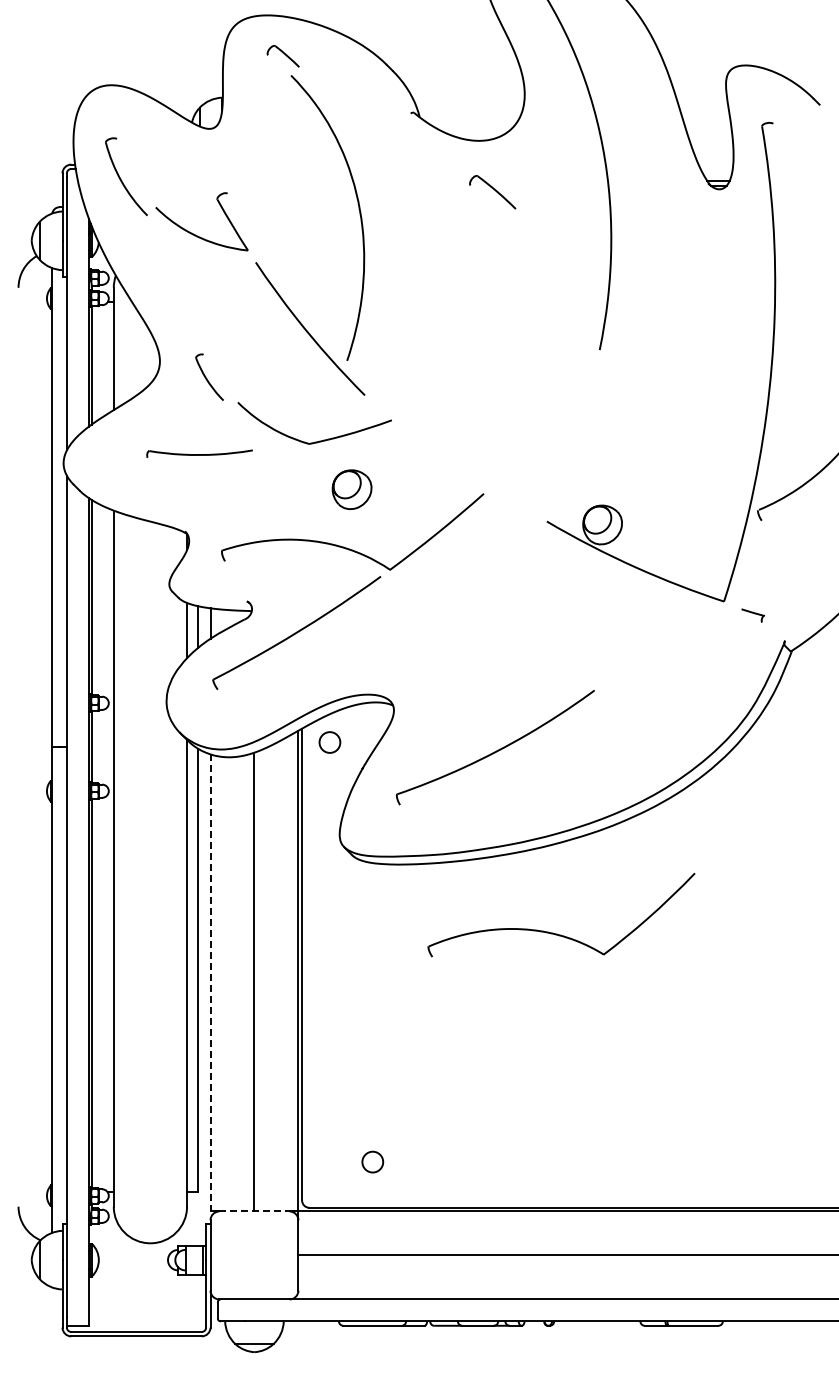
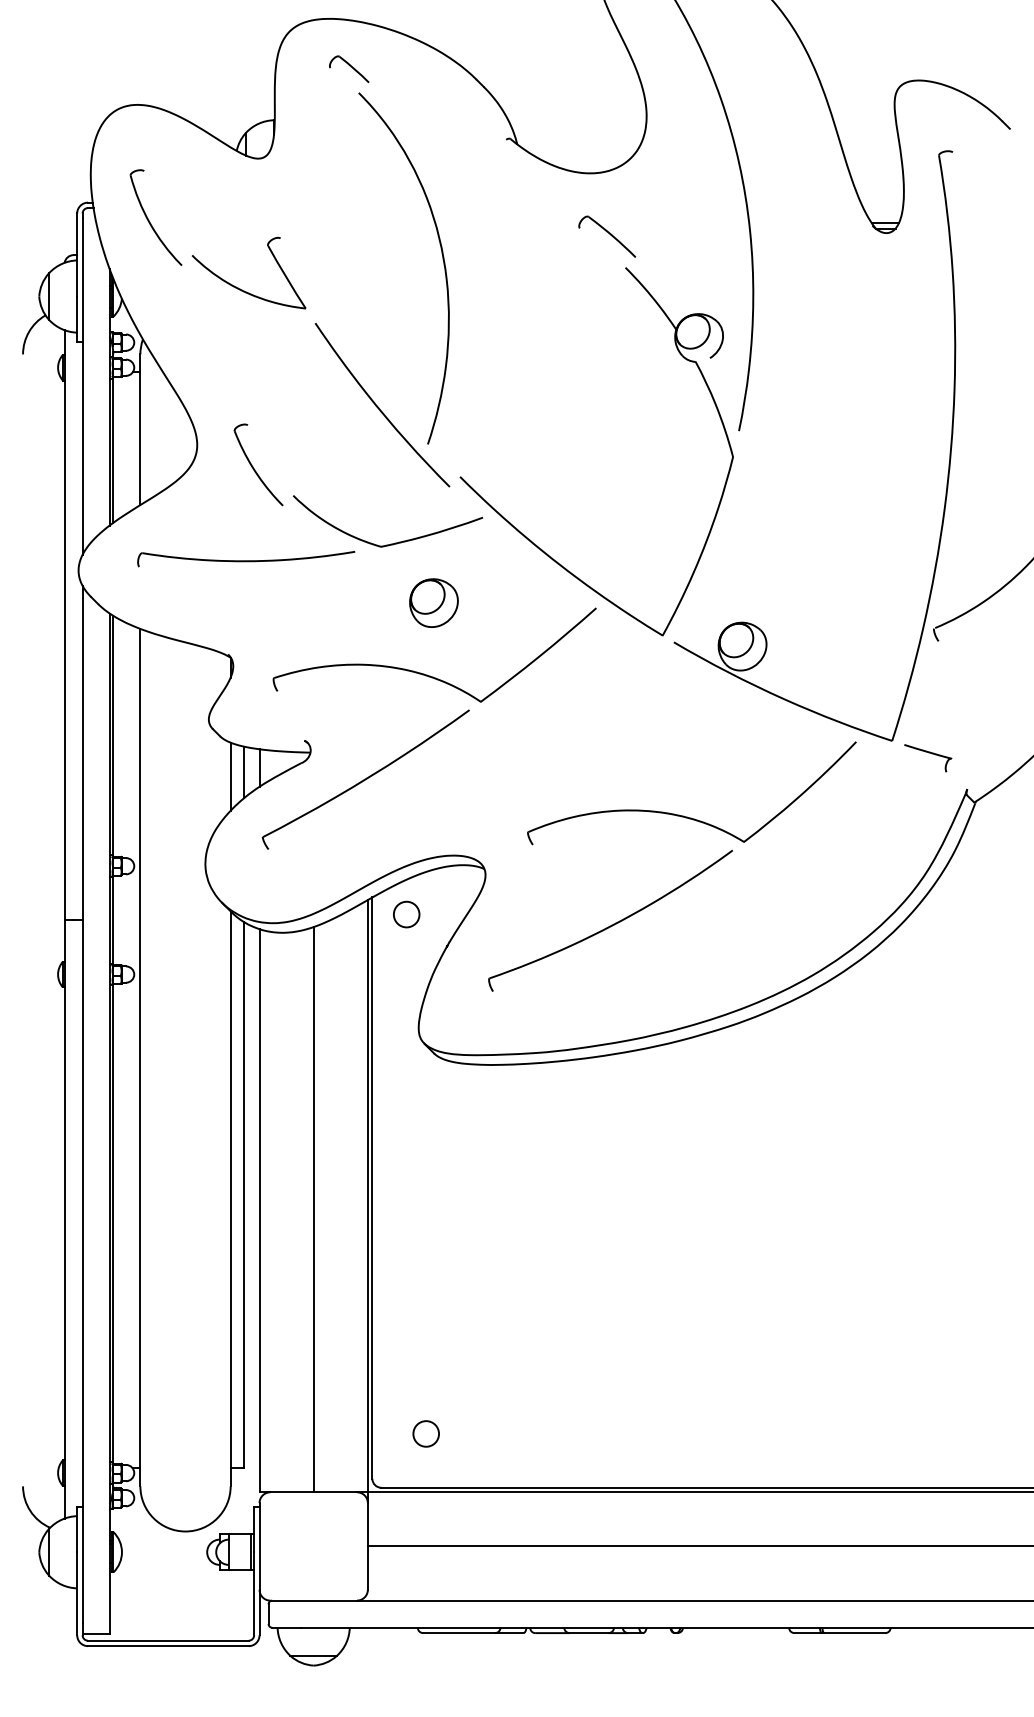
part: (209, 376) -> (258, 463), size x1.43
part: (425, 433) -> (524, 533), added
part: (199, 453) -> (245, 558), size x1.67
part: (752, 615) -> (927, 758), size x1.67
part: (557, 933) -> (687, 815), moved
line: (210, 982) -> (259, 1210), dashed -> solid
circle: (372, 1161) -> (425, 1433), moved
line: (254, 1211) -> (313, 1492), dashed -> solid

